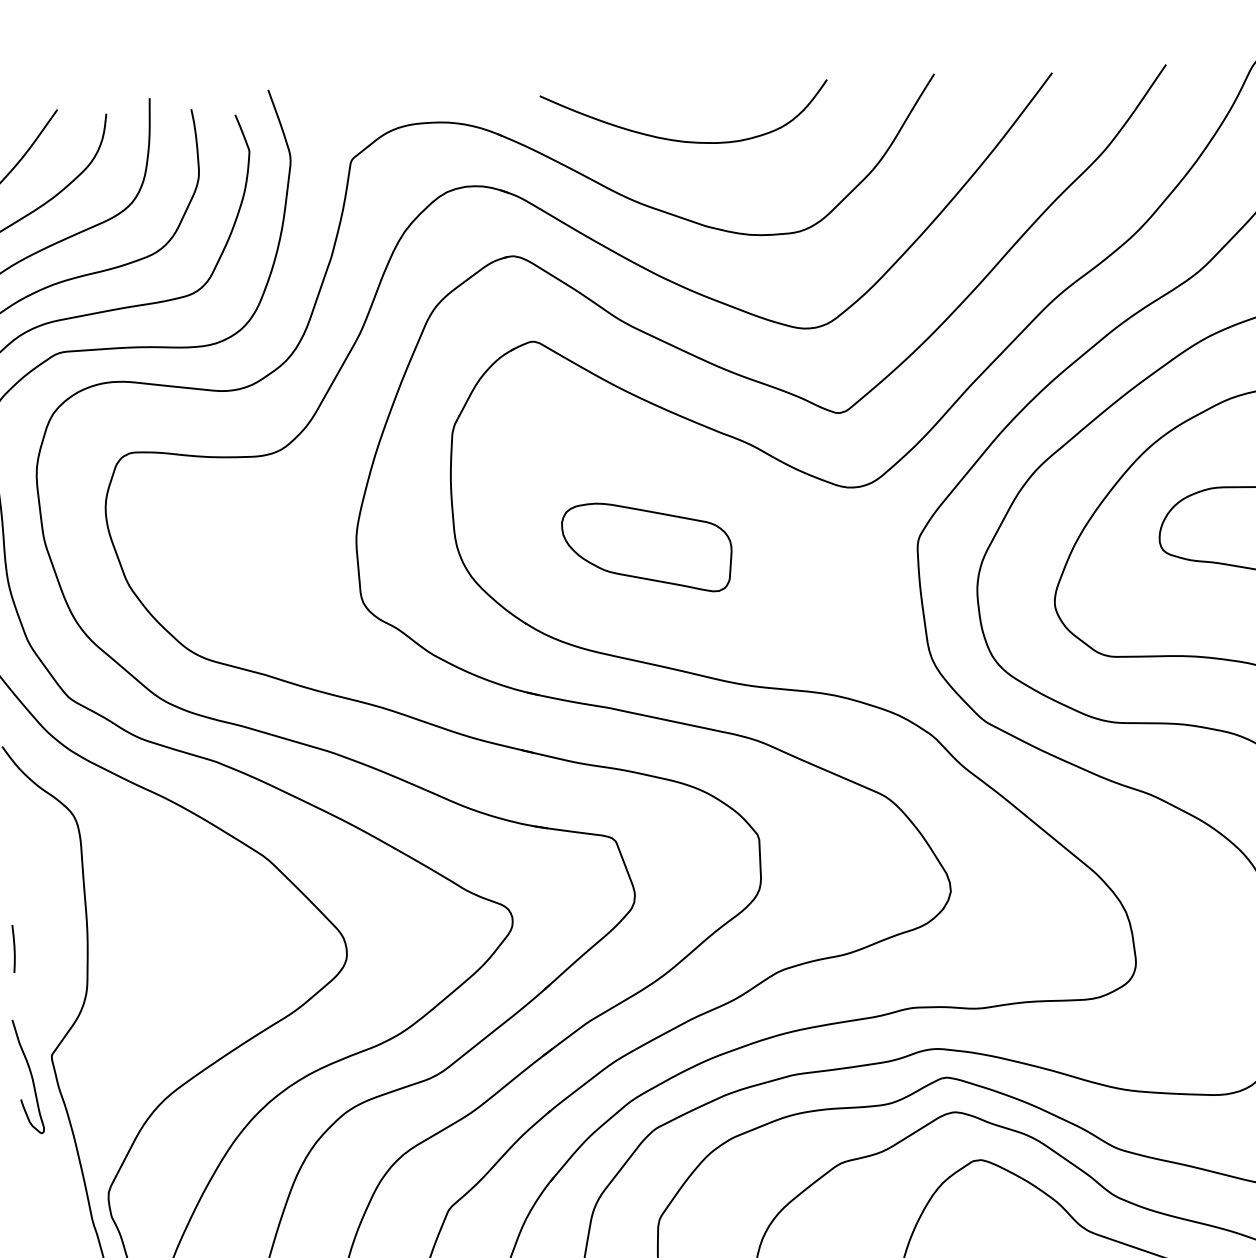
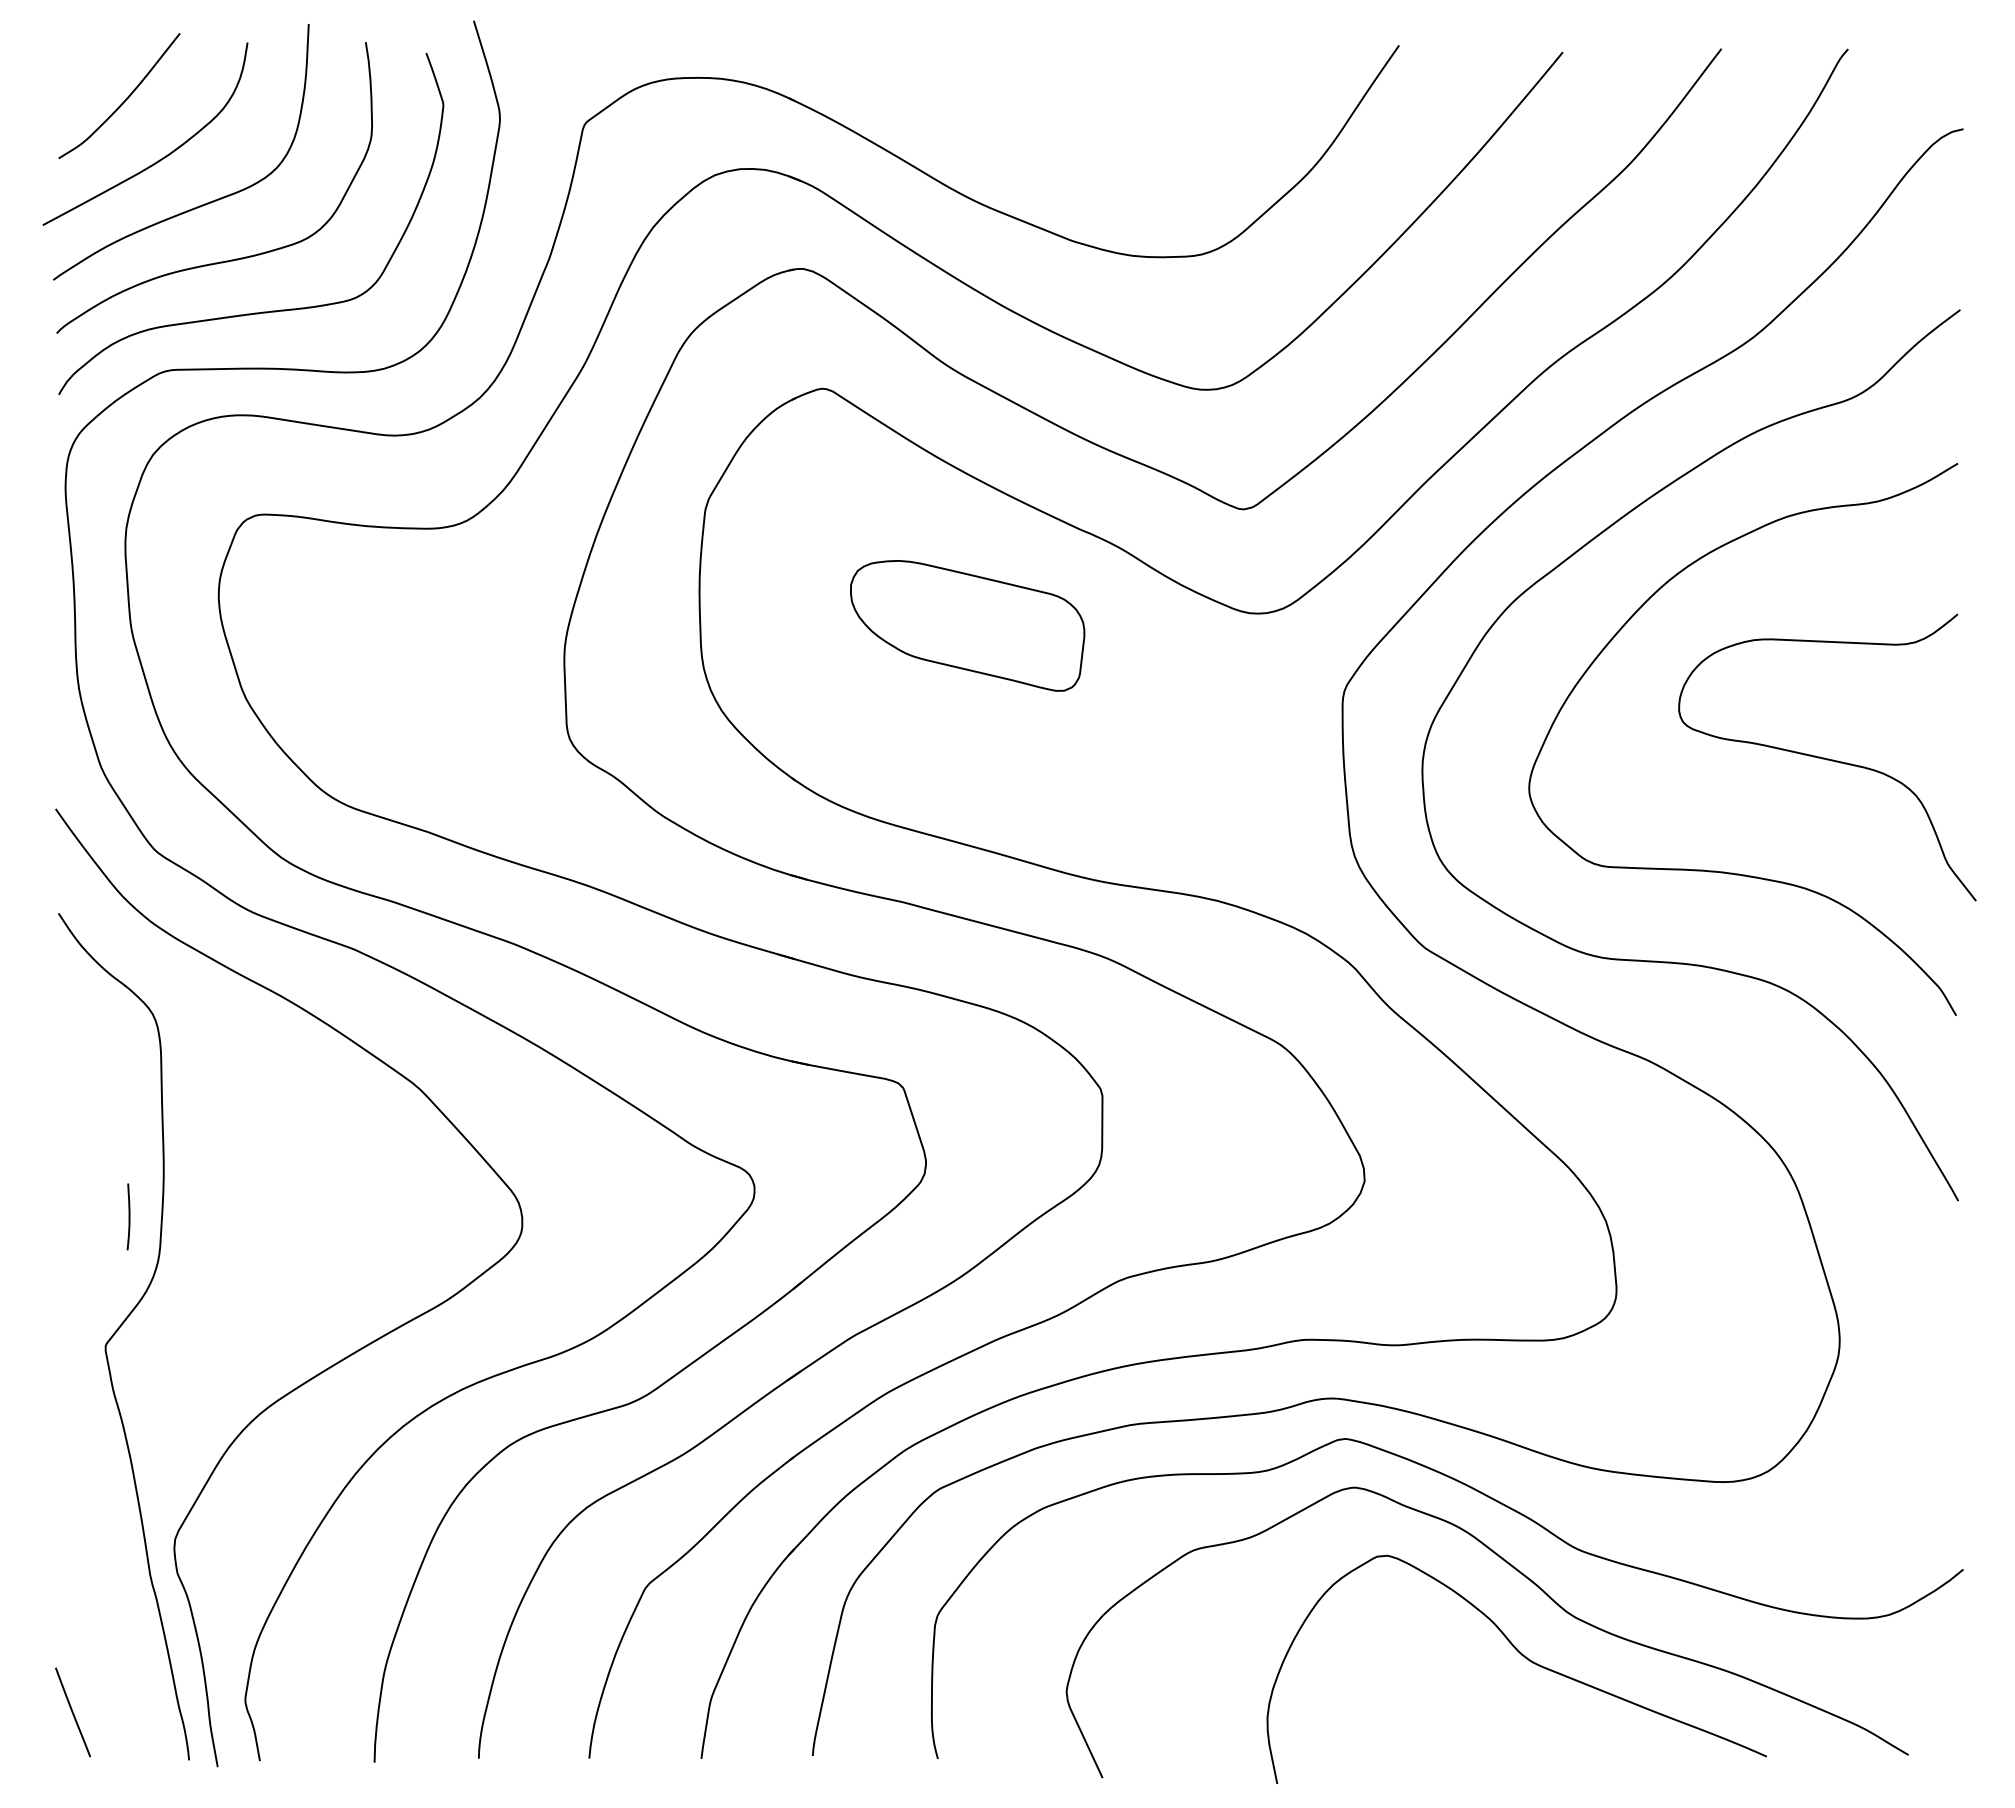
curve: (682, 140) -> (1045, 120), removed
part: (647, 547) -> (967, 625), moved
curve: (13, 948) -> (128, 1216), moved
curve: (31, 1076) -> (75, 1373), removed

